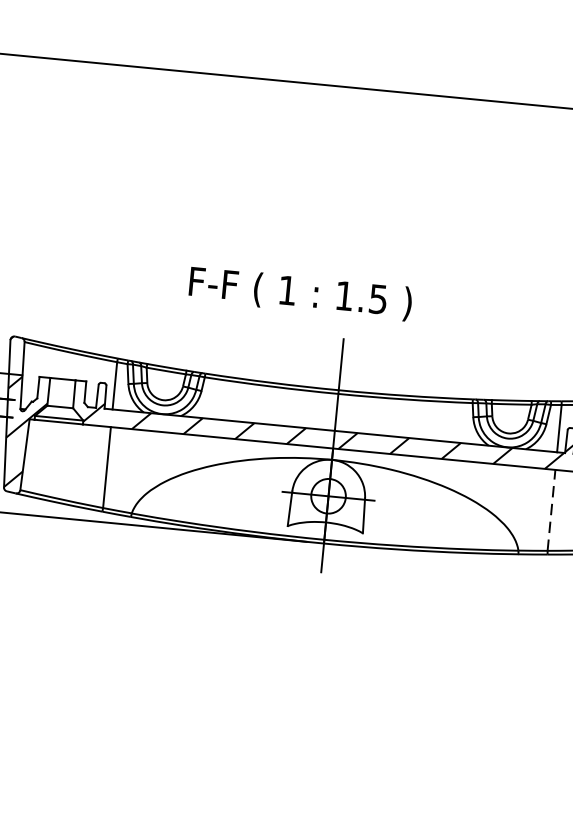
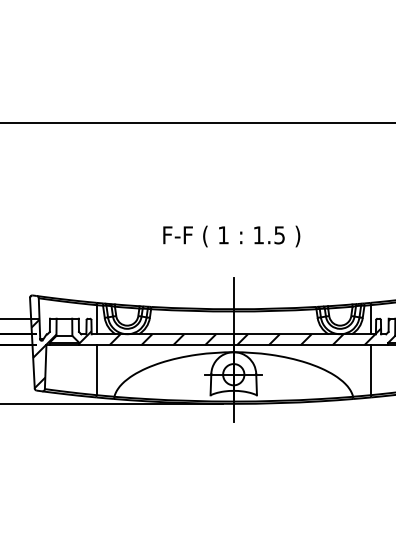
text: (300, 293) -> (231, 236), moved
line: (550, 510) -> (370, 370), dashed -> solid

